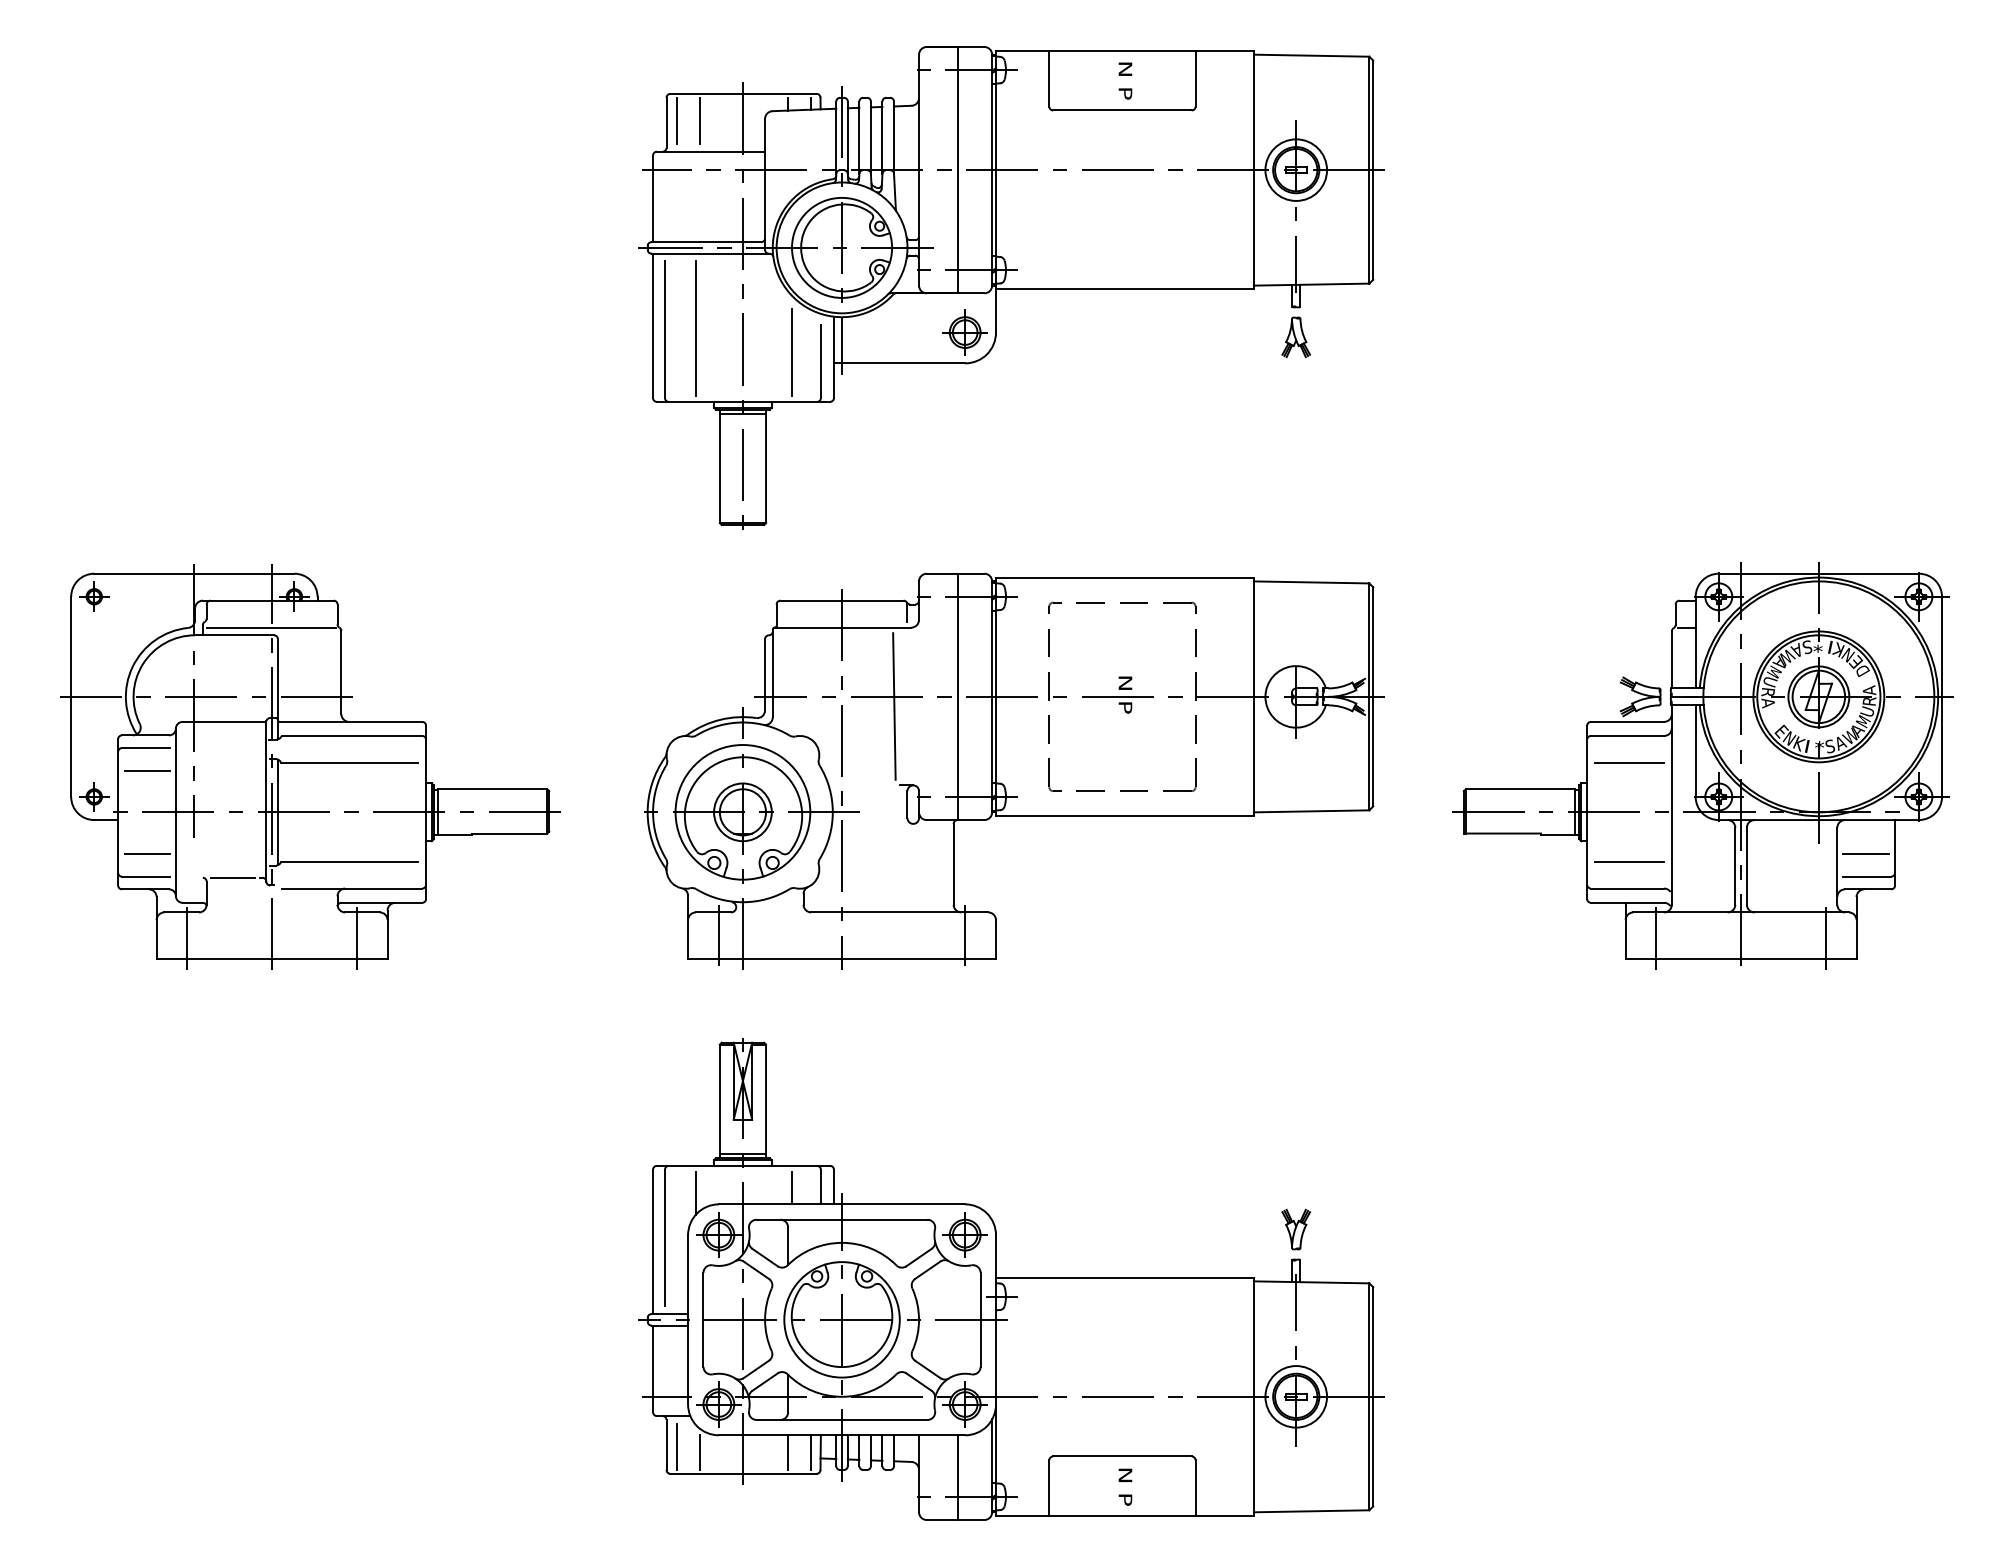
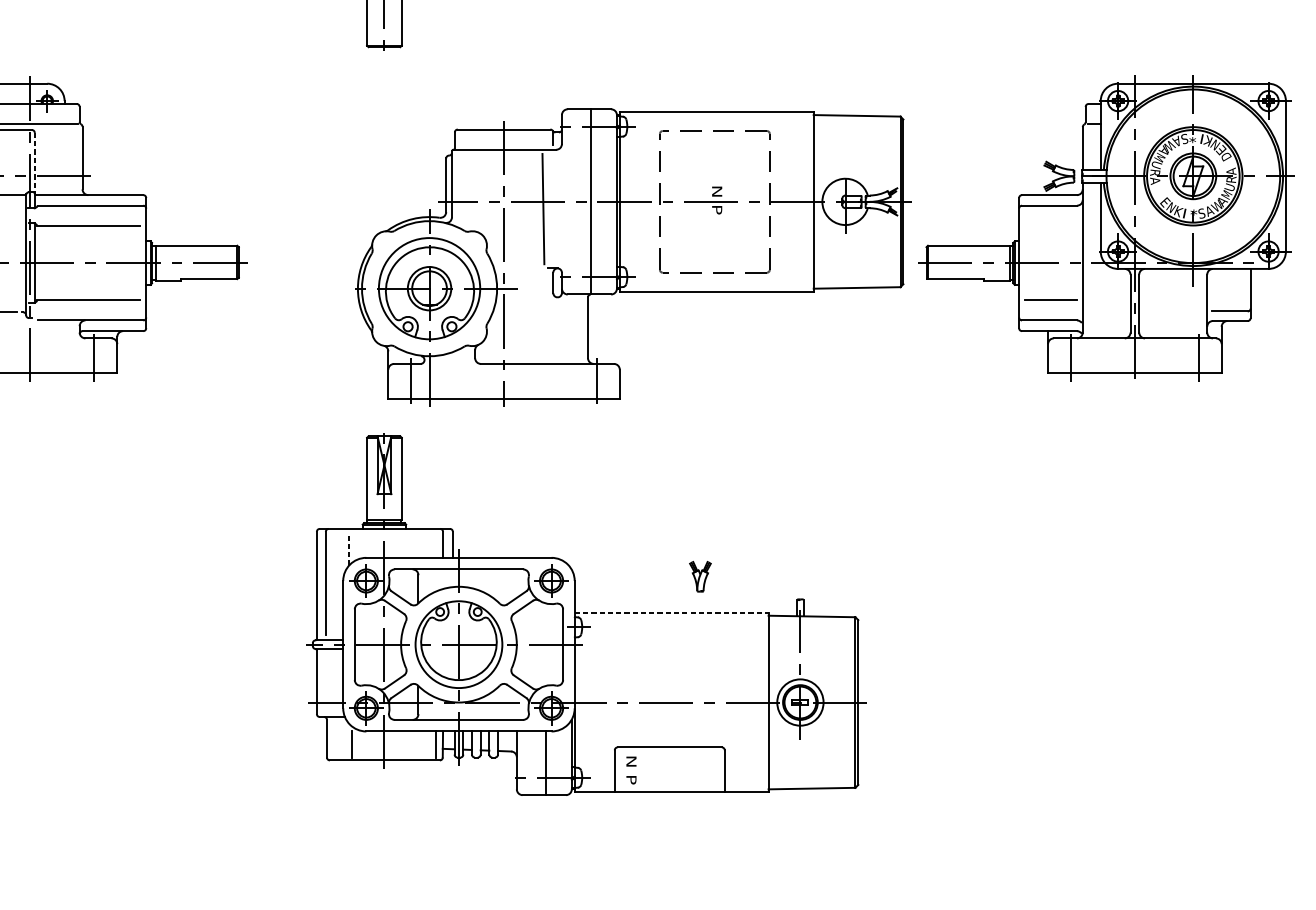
line: (277, 680) -> (34, 164), solid -> dashed
line: (1629, 762) -> (1050, 225), removed
part: (1014, 770) -> (633, 257), moved
line: (1865, 853) -> (1228, 294), removed
line: (792, 1187) -> (421, 545), removed
line: (695, 1193) -> (348, 549), solid -> dashed
part: (1295, 1229) -> (699, 576), moved
line: (1124, 1277) -> (671, 612), solid -> dashed
line: (676, 1446) -> (334, 739), removed
line: (788, 1452) -> (418, 744), removed
text: (1125, 1486) -> (631, 769), moved

